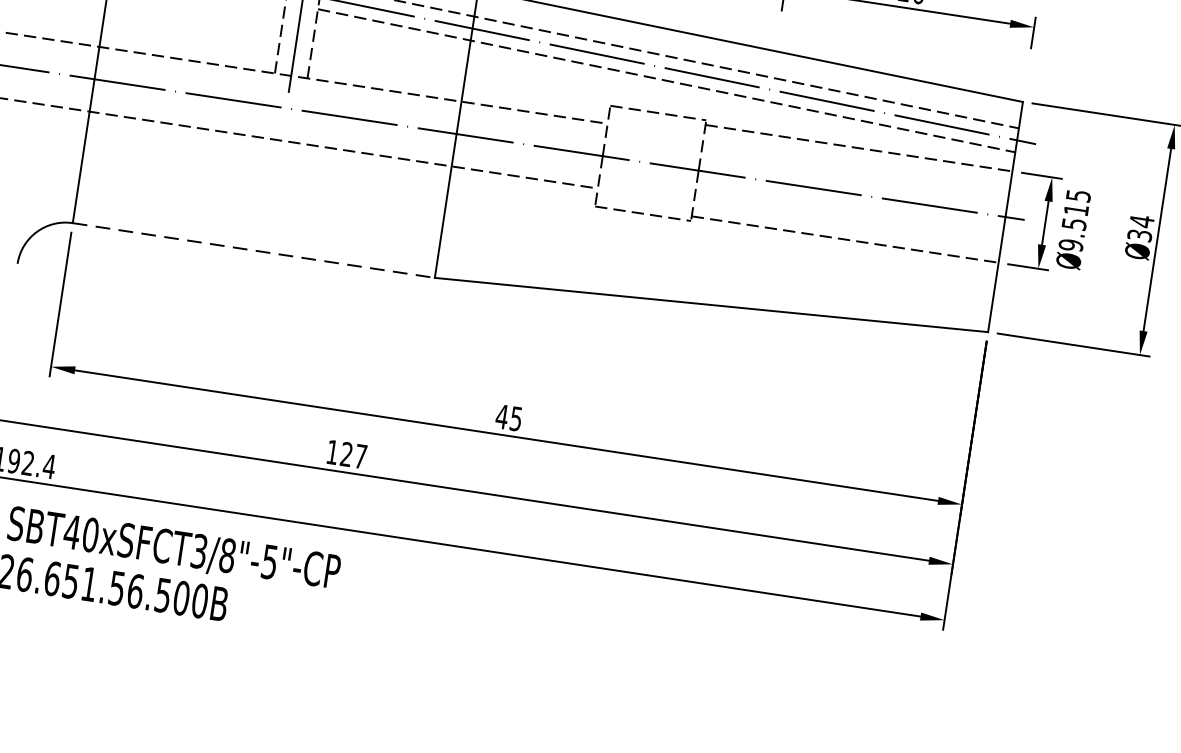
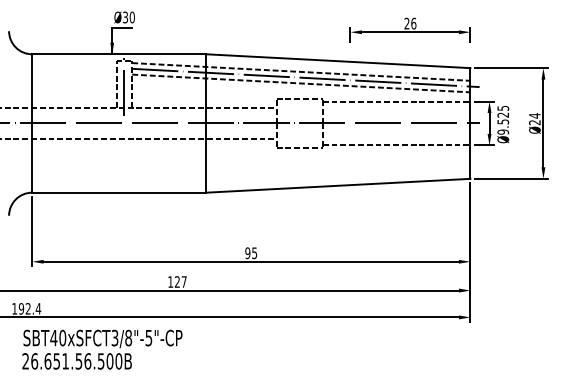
text: (1075, 208) -> (502, 114), Ø9.515 -> Ø9.525
text: (1139, 235) -> (534, 122), Ø34 -> Ø24
line: (254, 250) -> (119, 192), dashed -> solid
text: (501, 417) -> (247, 253), 45 -> 95

